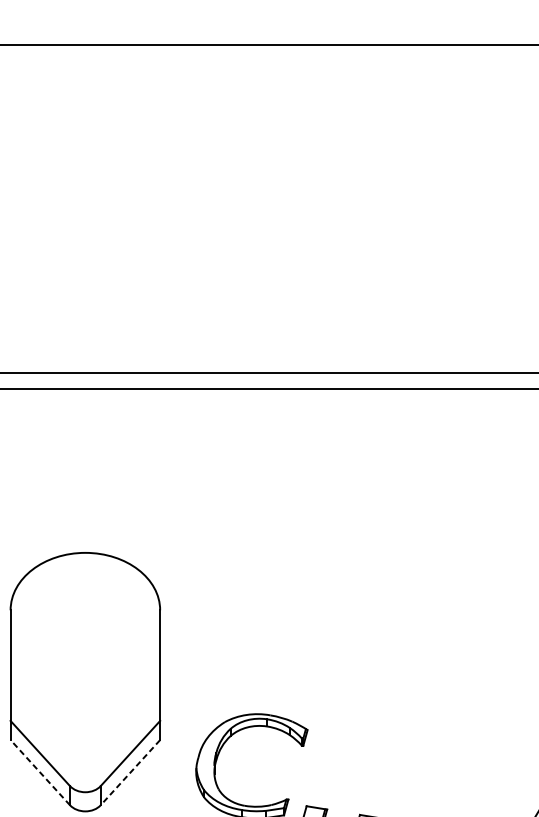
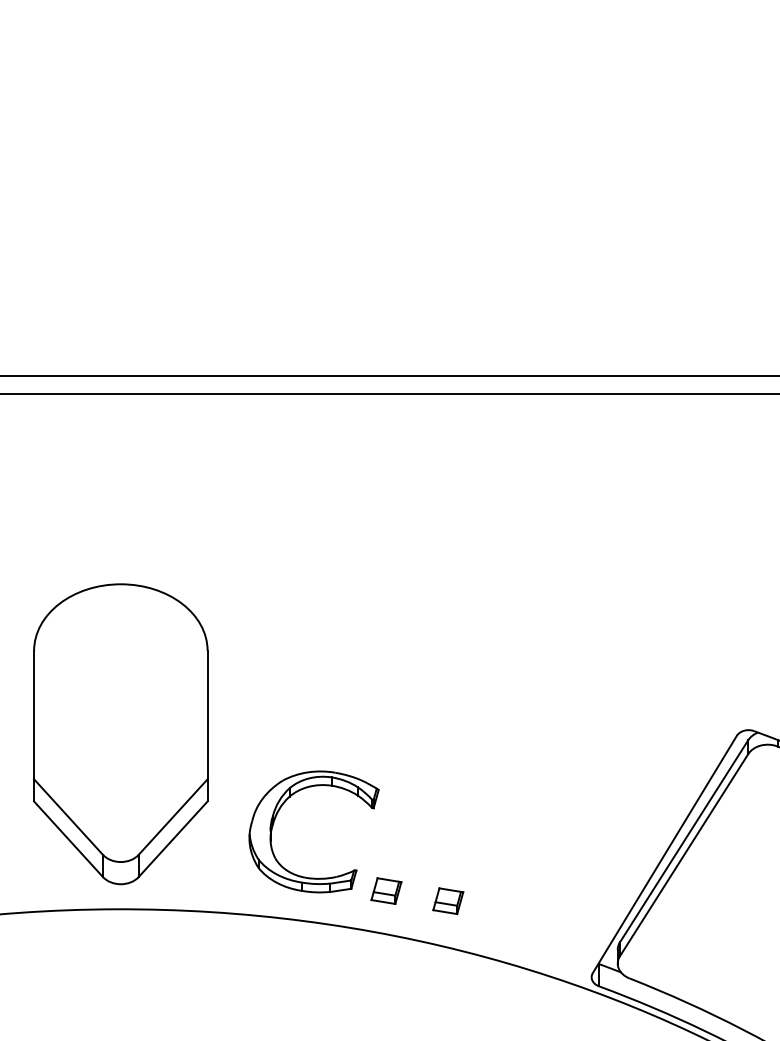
line: (40, 771) -> (68, 838), dashed -> solid
line: (129, 772) -> (172, 839), dashed -> solid

